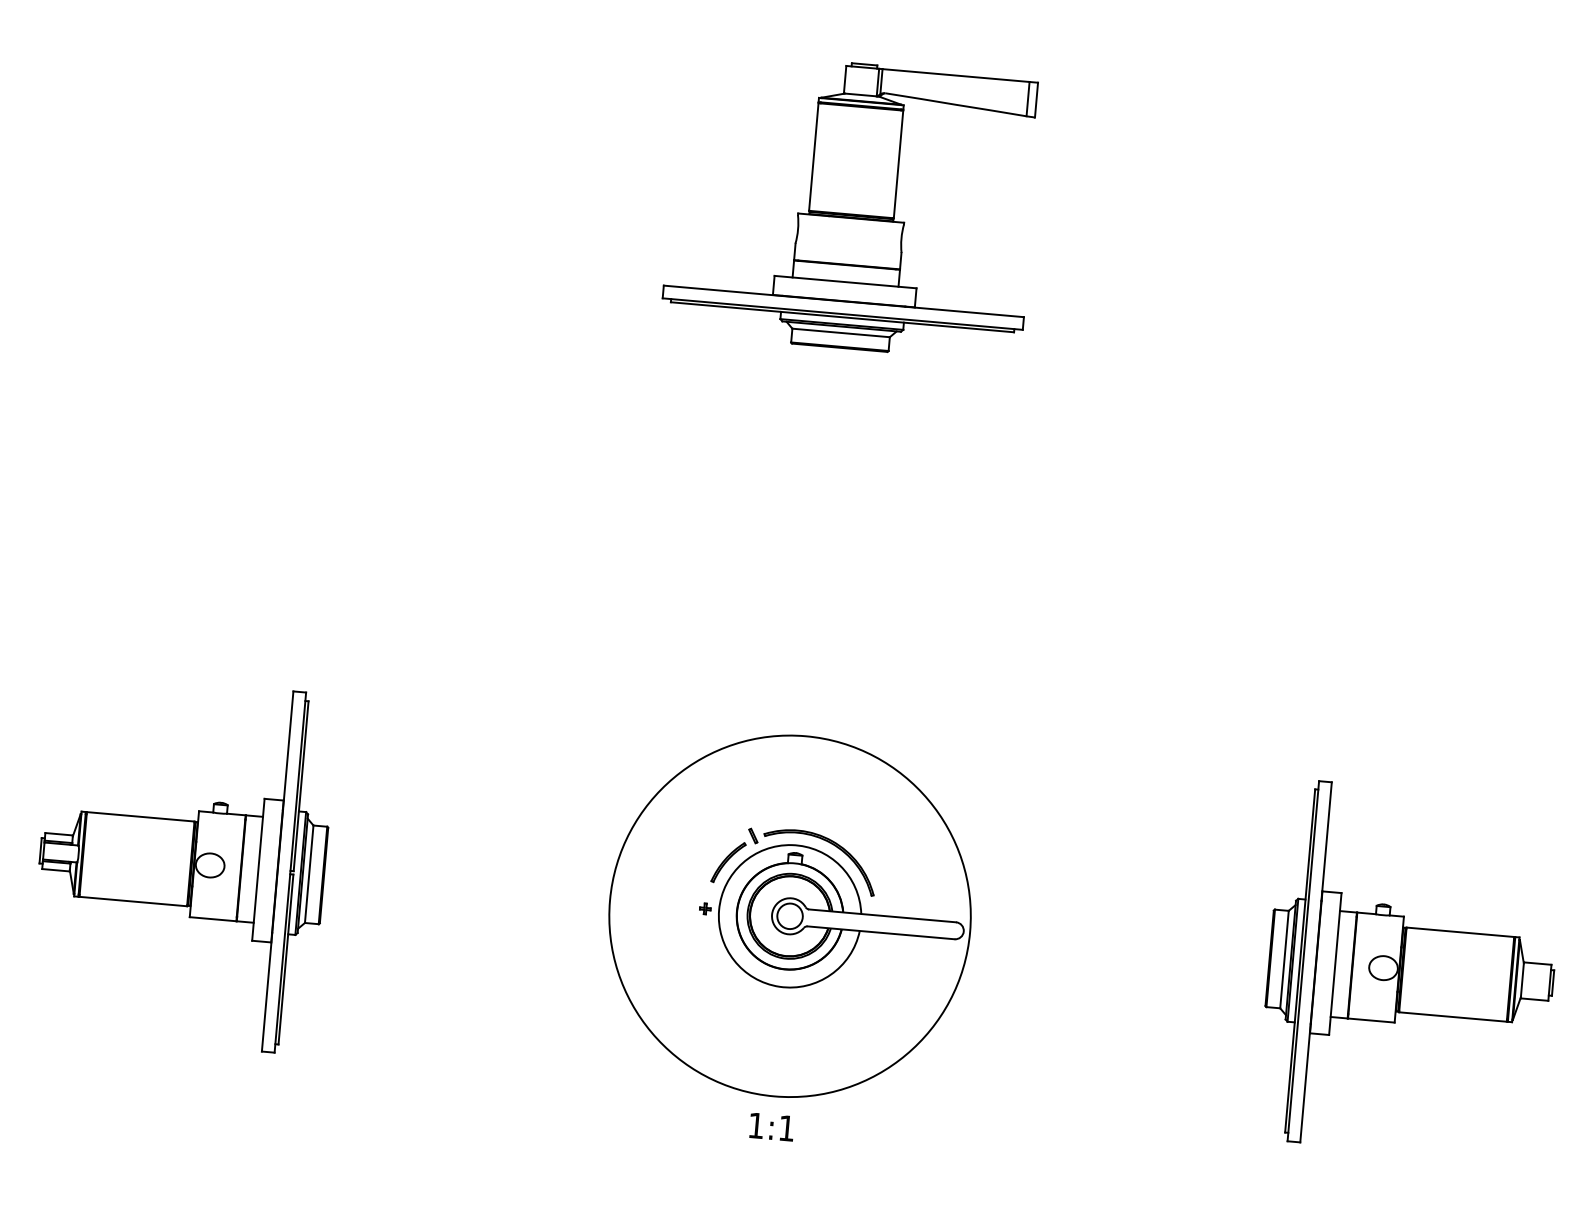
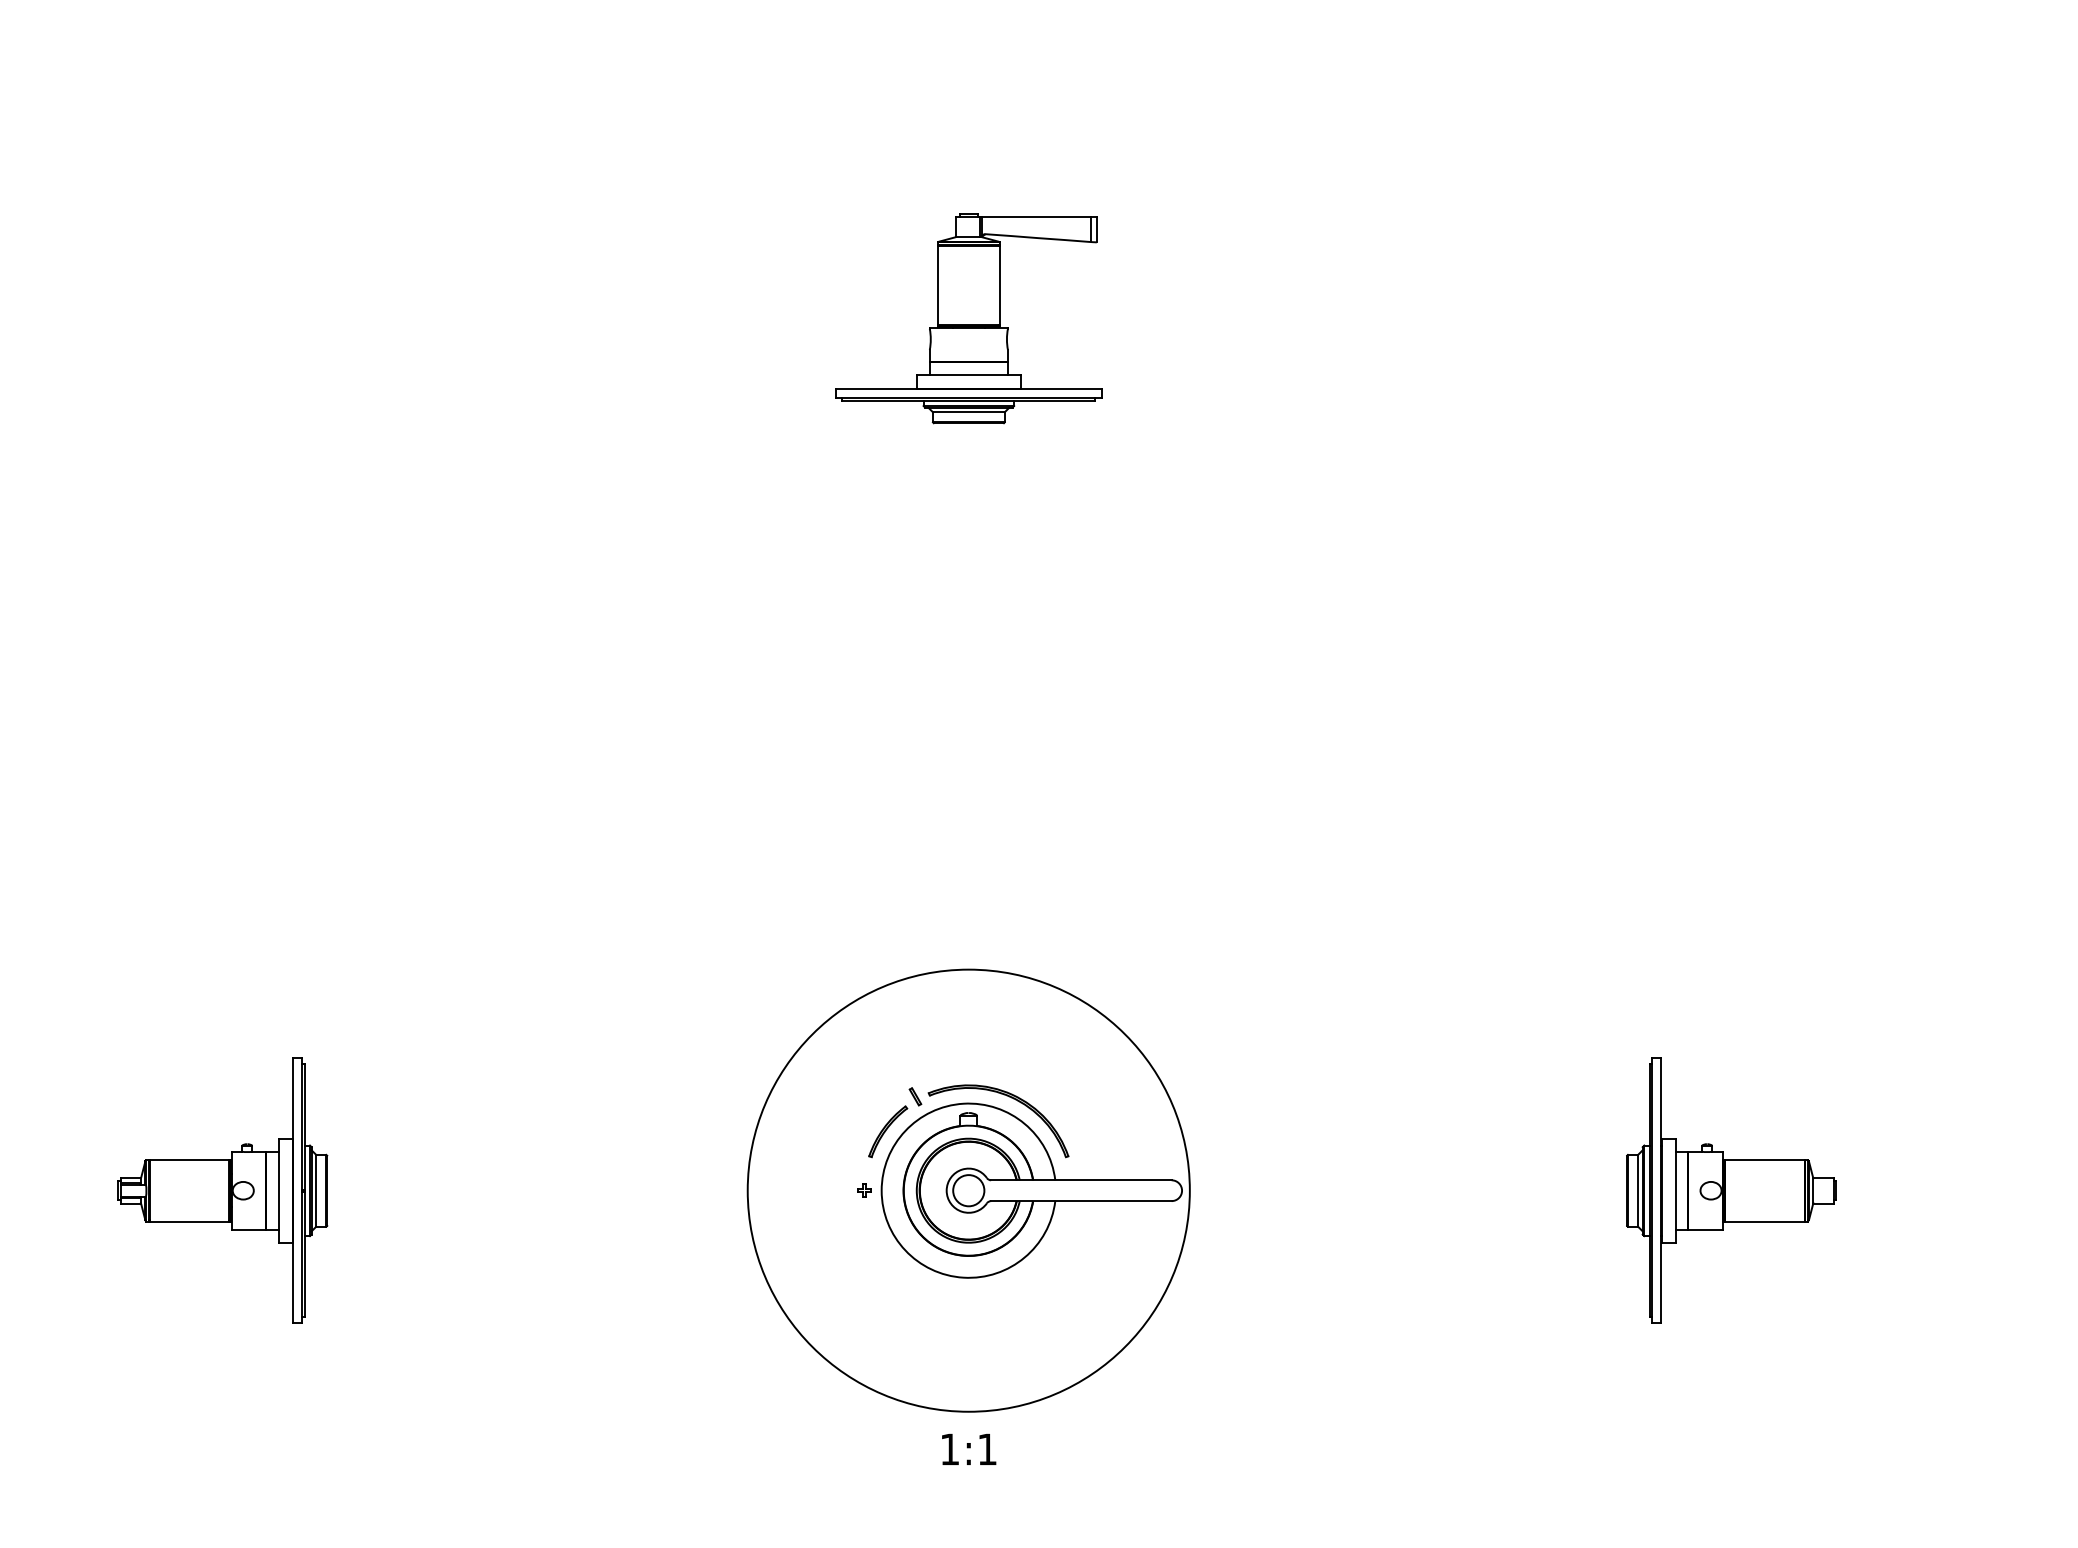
part: (851, 205) -> (968, 318), size x0.6
part: (182, 862) -> (222, 1190), size x0.6
part: (1411, 970) -> (1731, 1190), size x0.6

